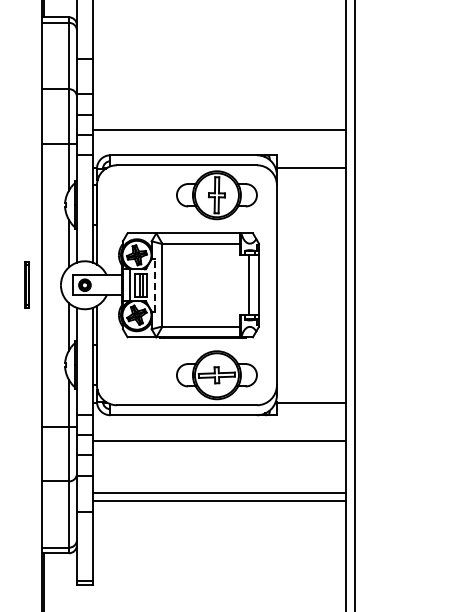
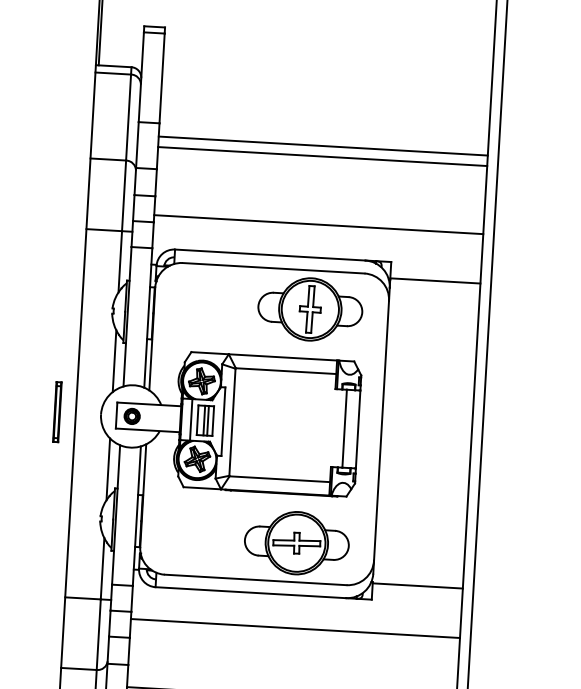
line: (219, 69) -> (323, 146), added
line: (219, 77) -> (322, 156), added
line: (155, 284) -> (223, 420), dashed -> solid

